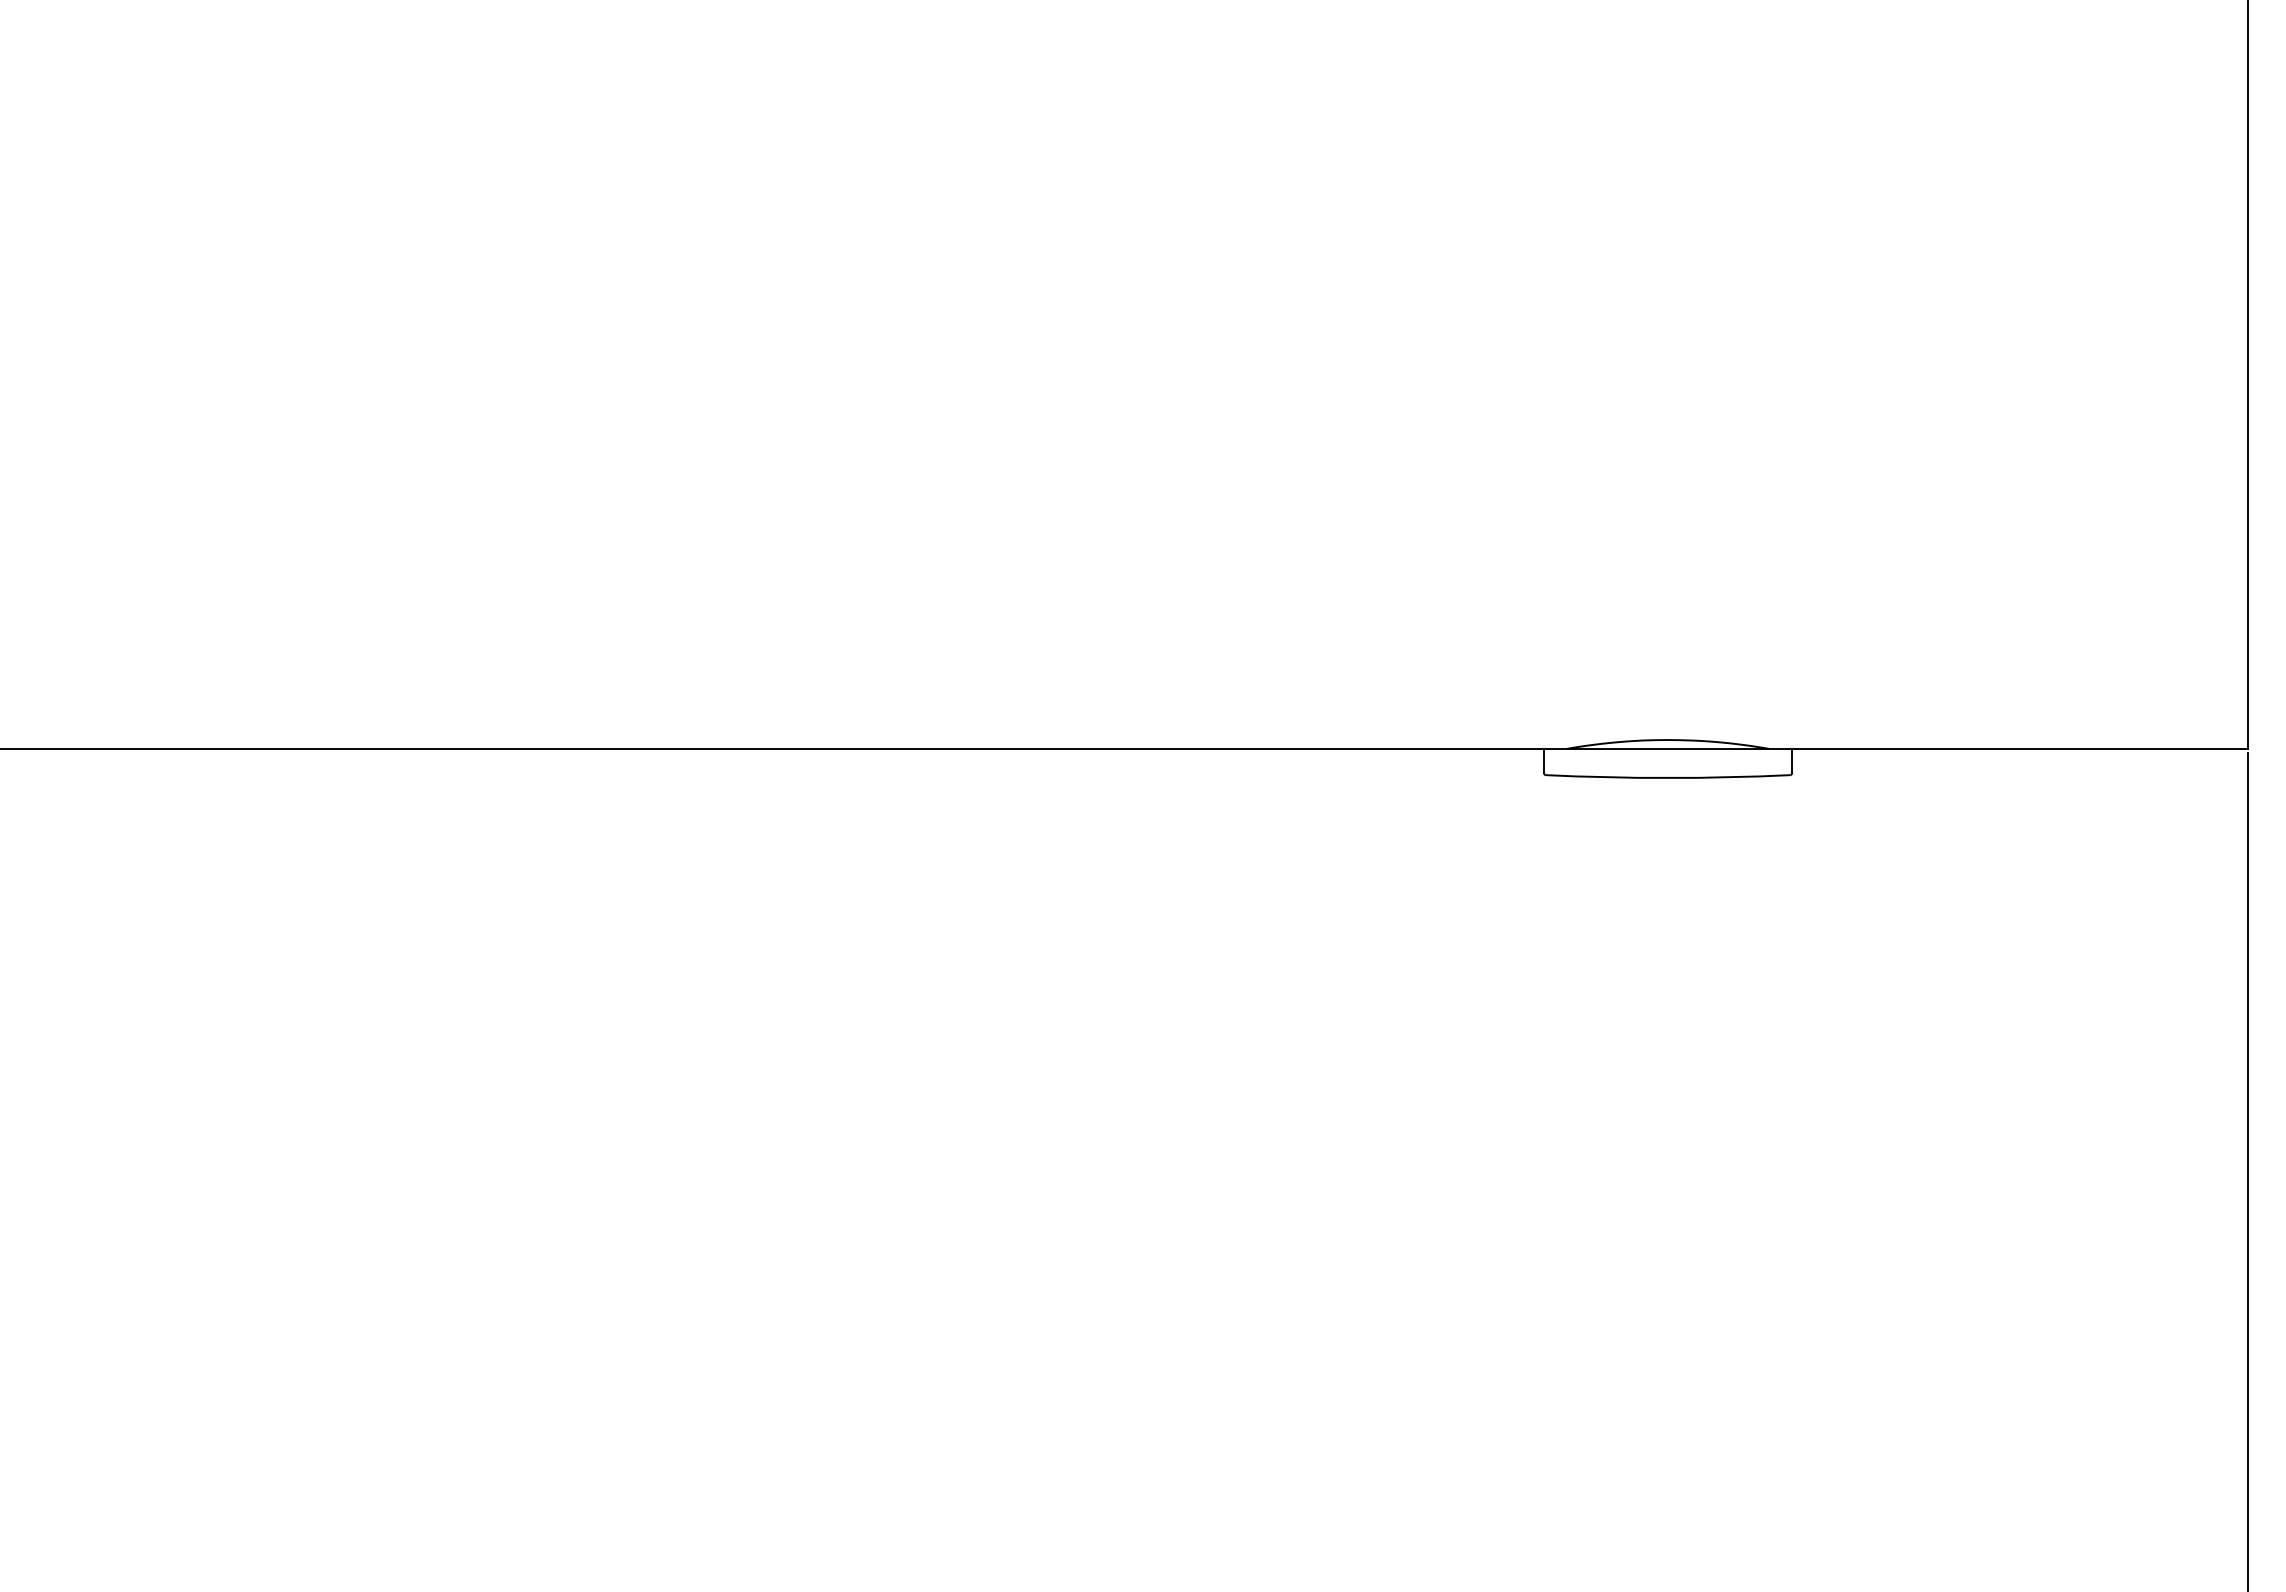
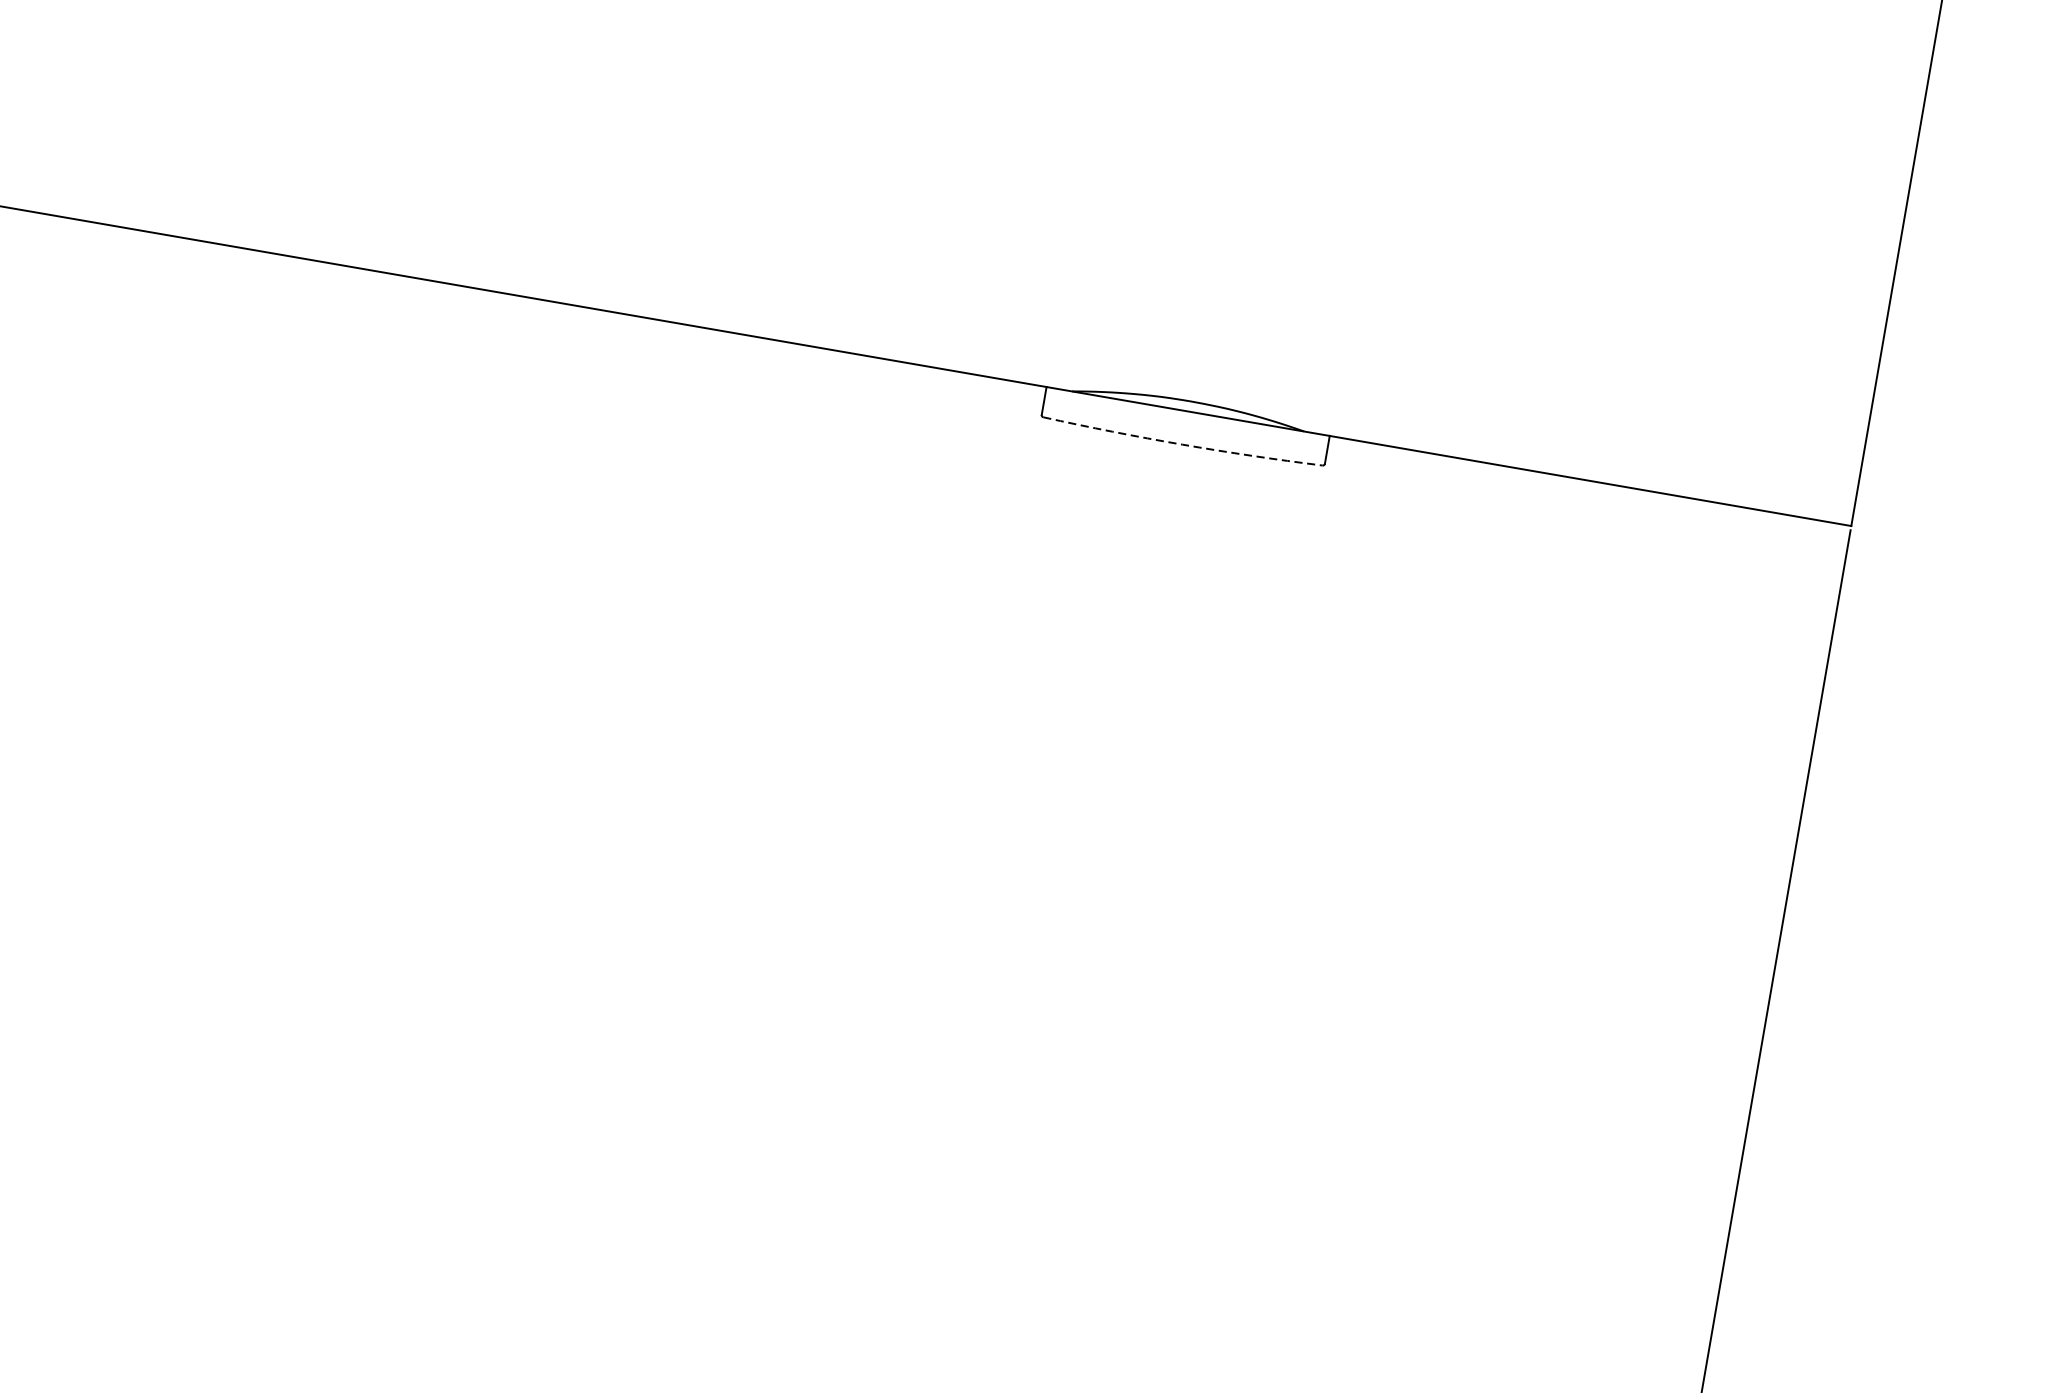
arc: (1668, 777) -> (1183, 444), solid -> dashed

